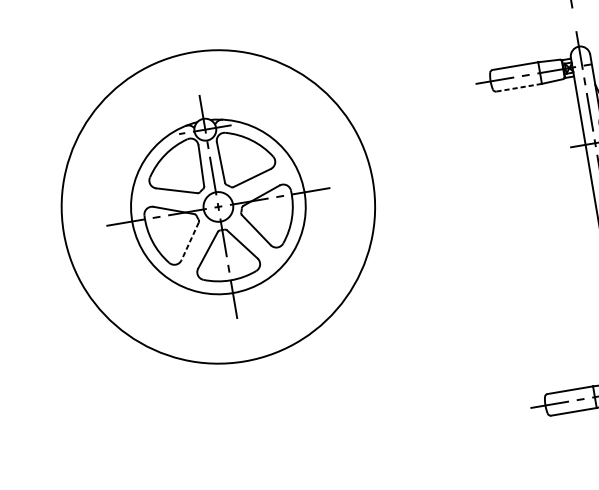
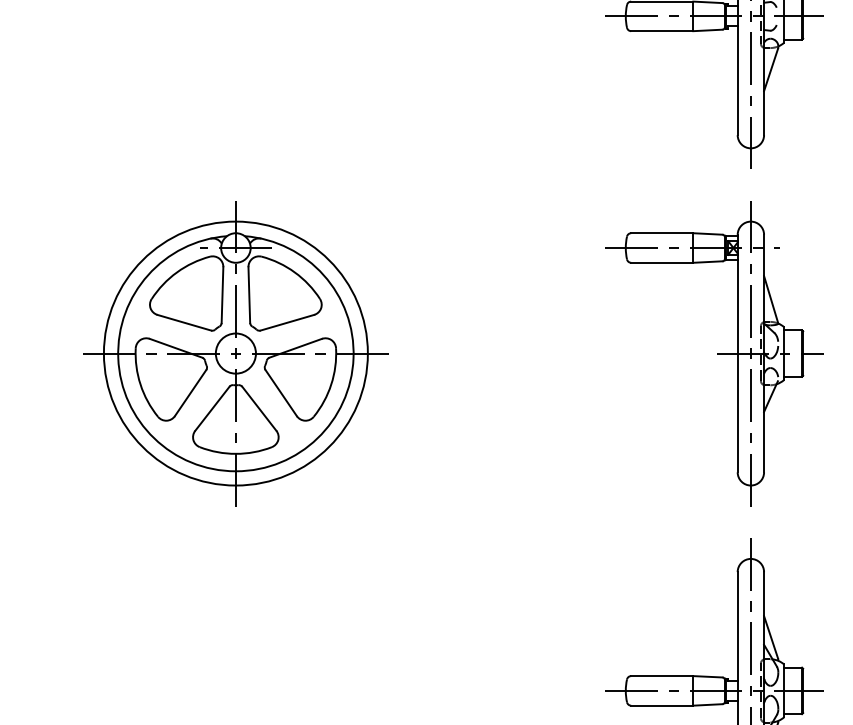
line: (519, 87) -> (662, 262), dashed -> solid
circle: (218, 206) -> (235, 353), size x0.62
line: (190, 241) -> (190, 393), dashed -> solid

